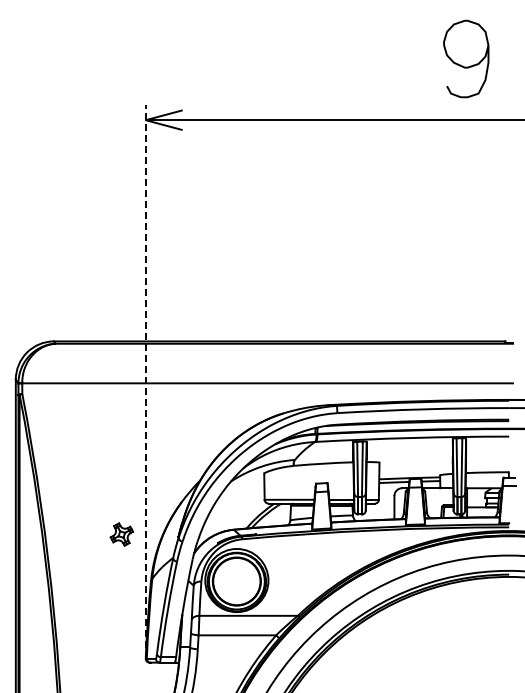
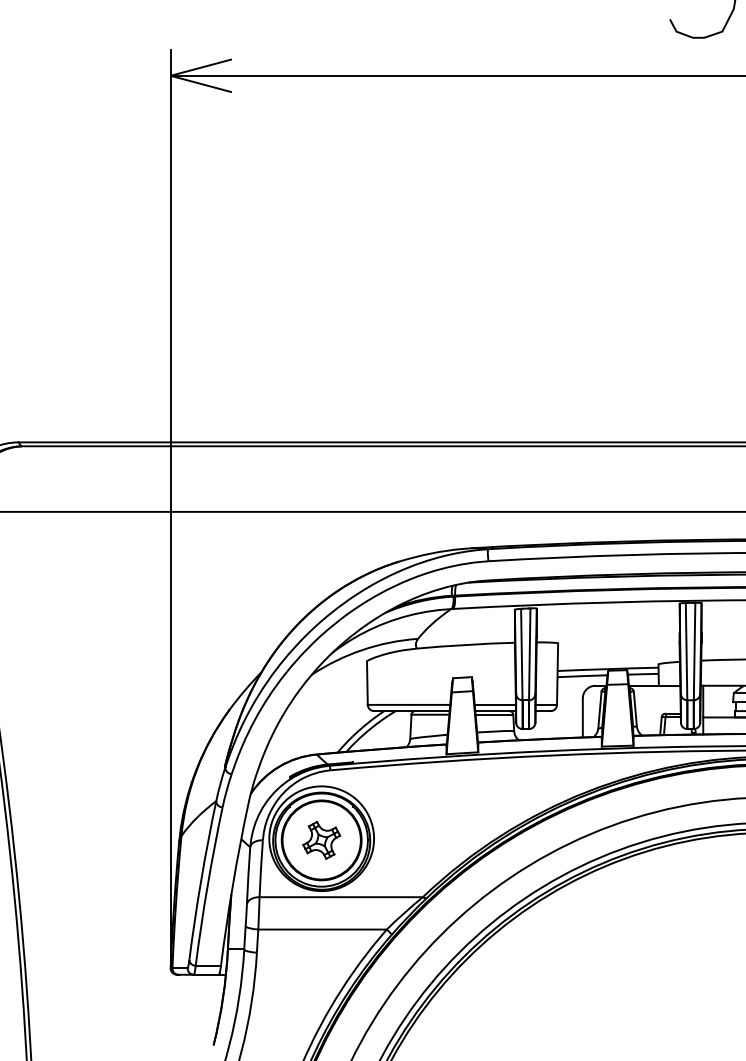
line: (145, 381) -> (170, 508), dashed -> solid
part: (121, 534) -> (321, 840), moved

